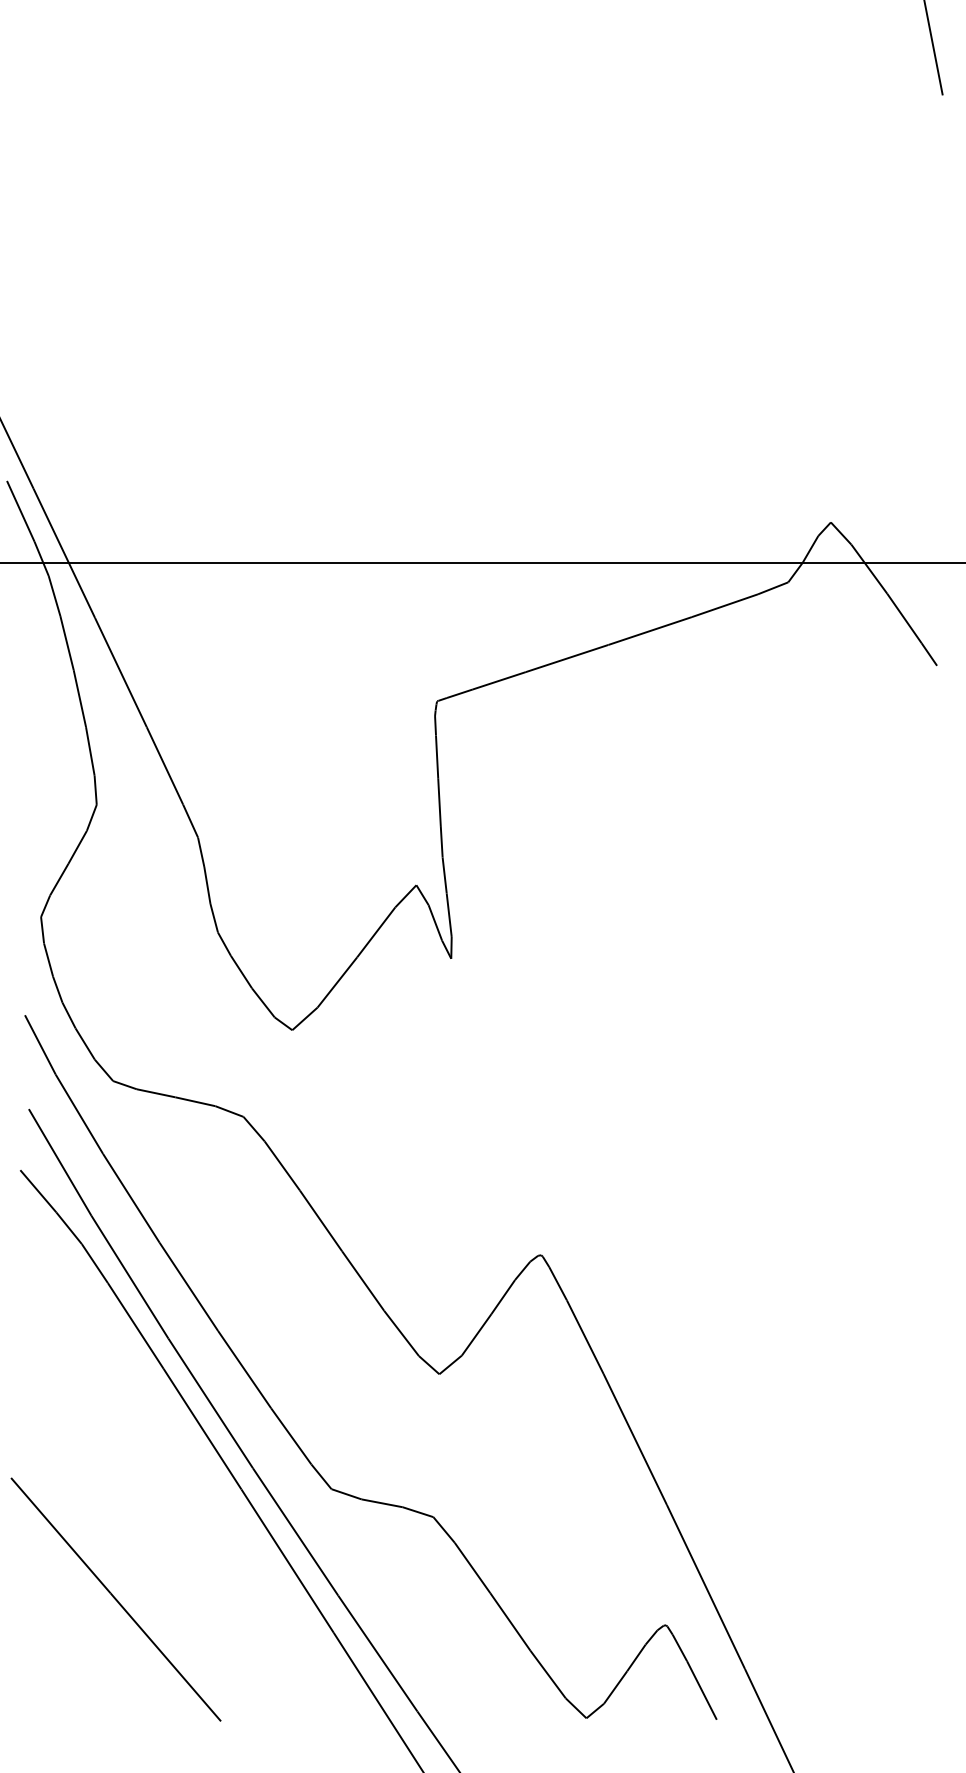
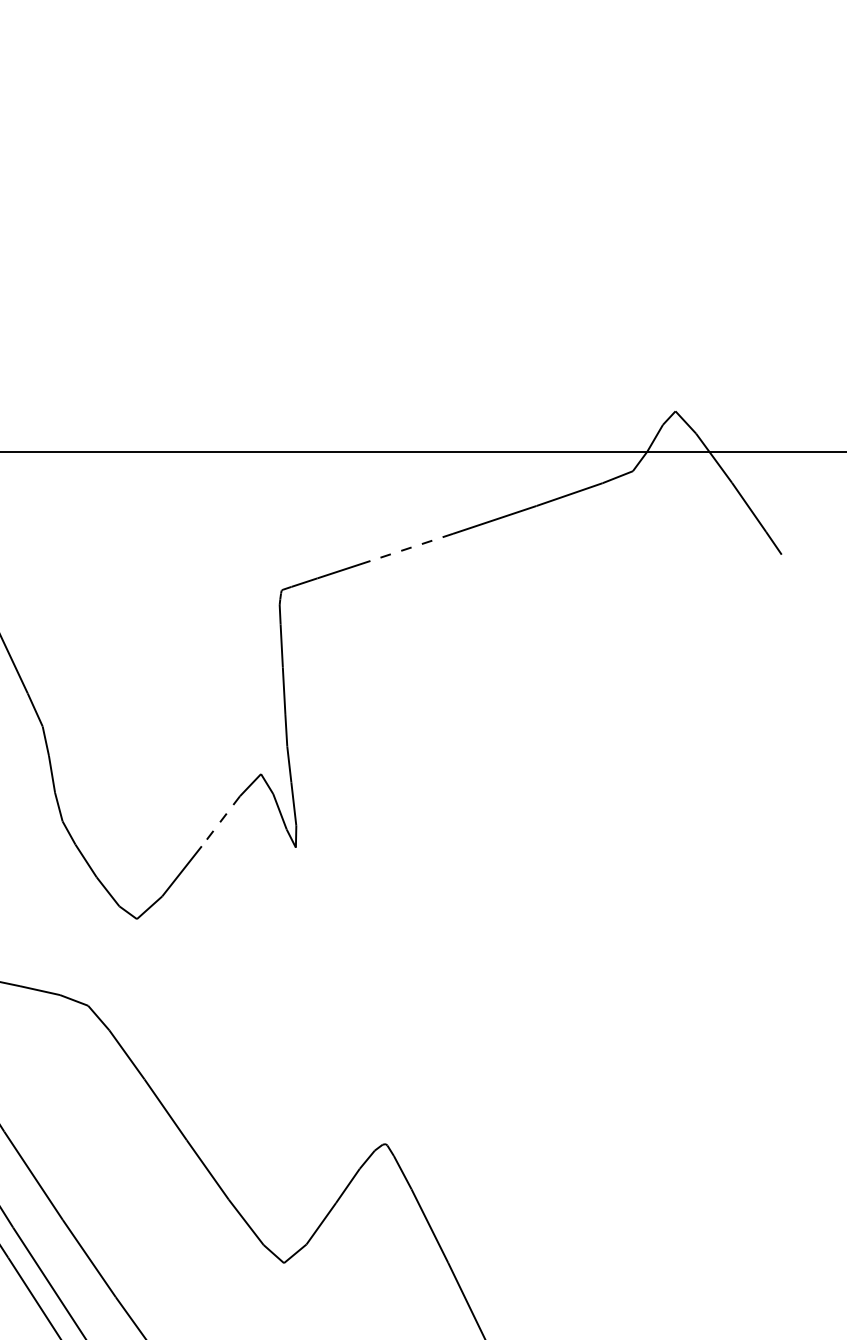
line: (566, 658) -> (411, 547), solid -> dashed
line: (375, 932) -> (220, 821), solid -> dashed

